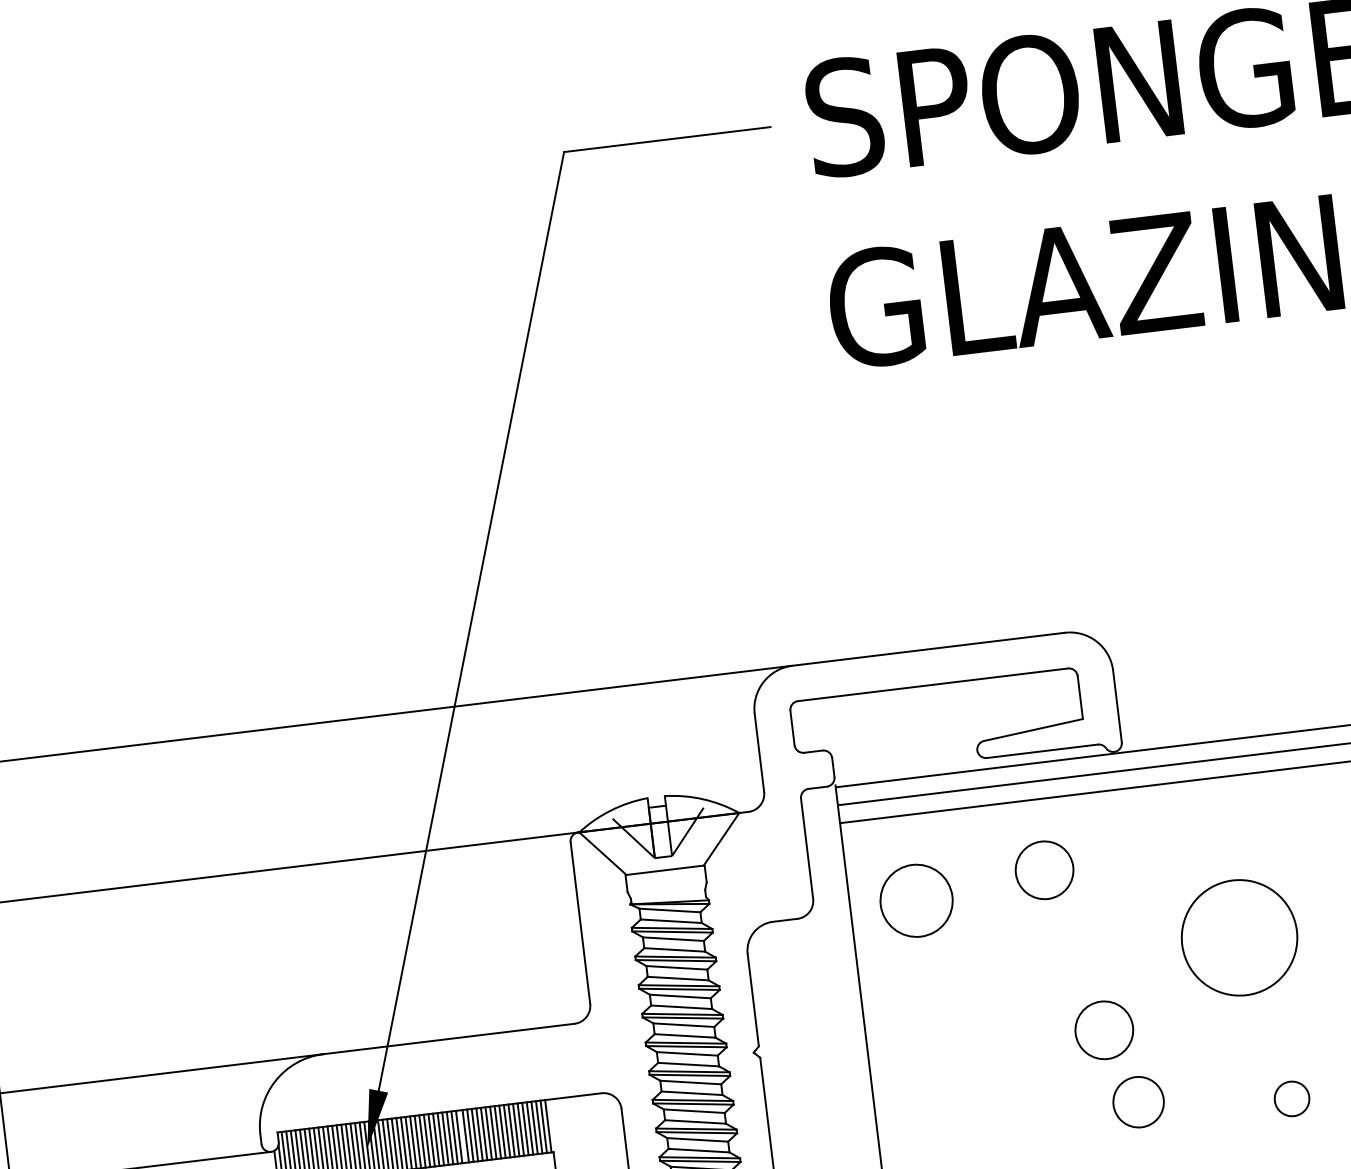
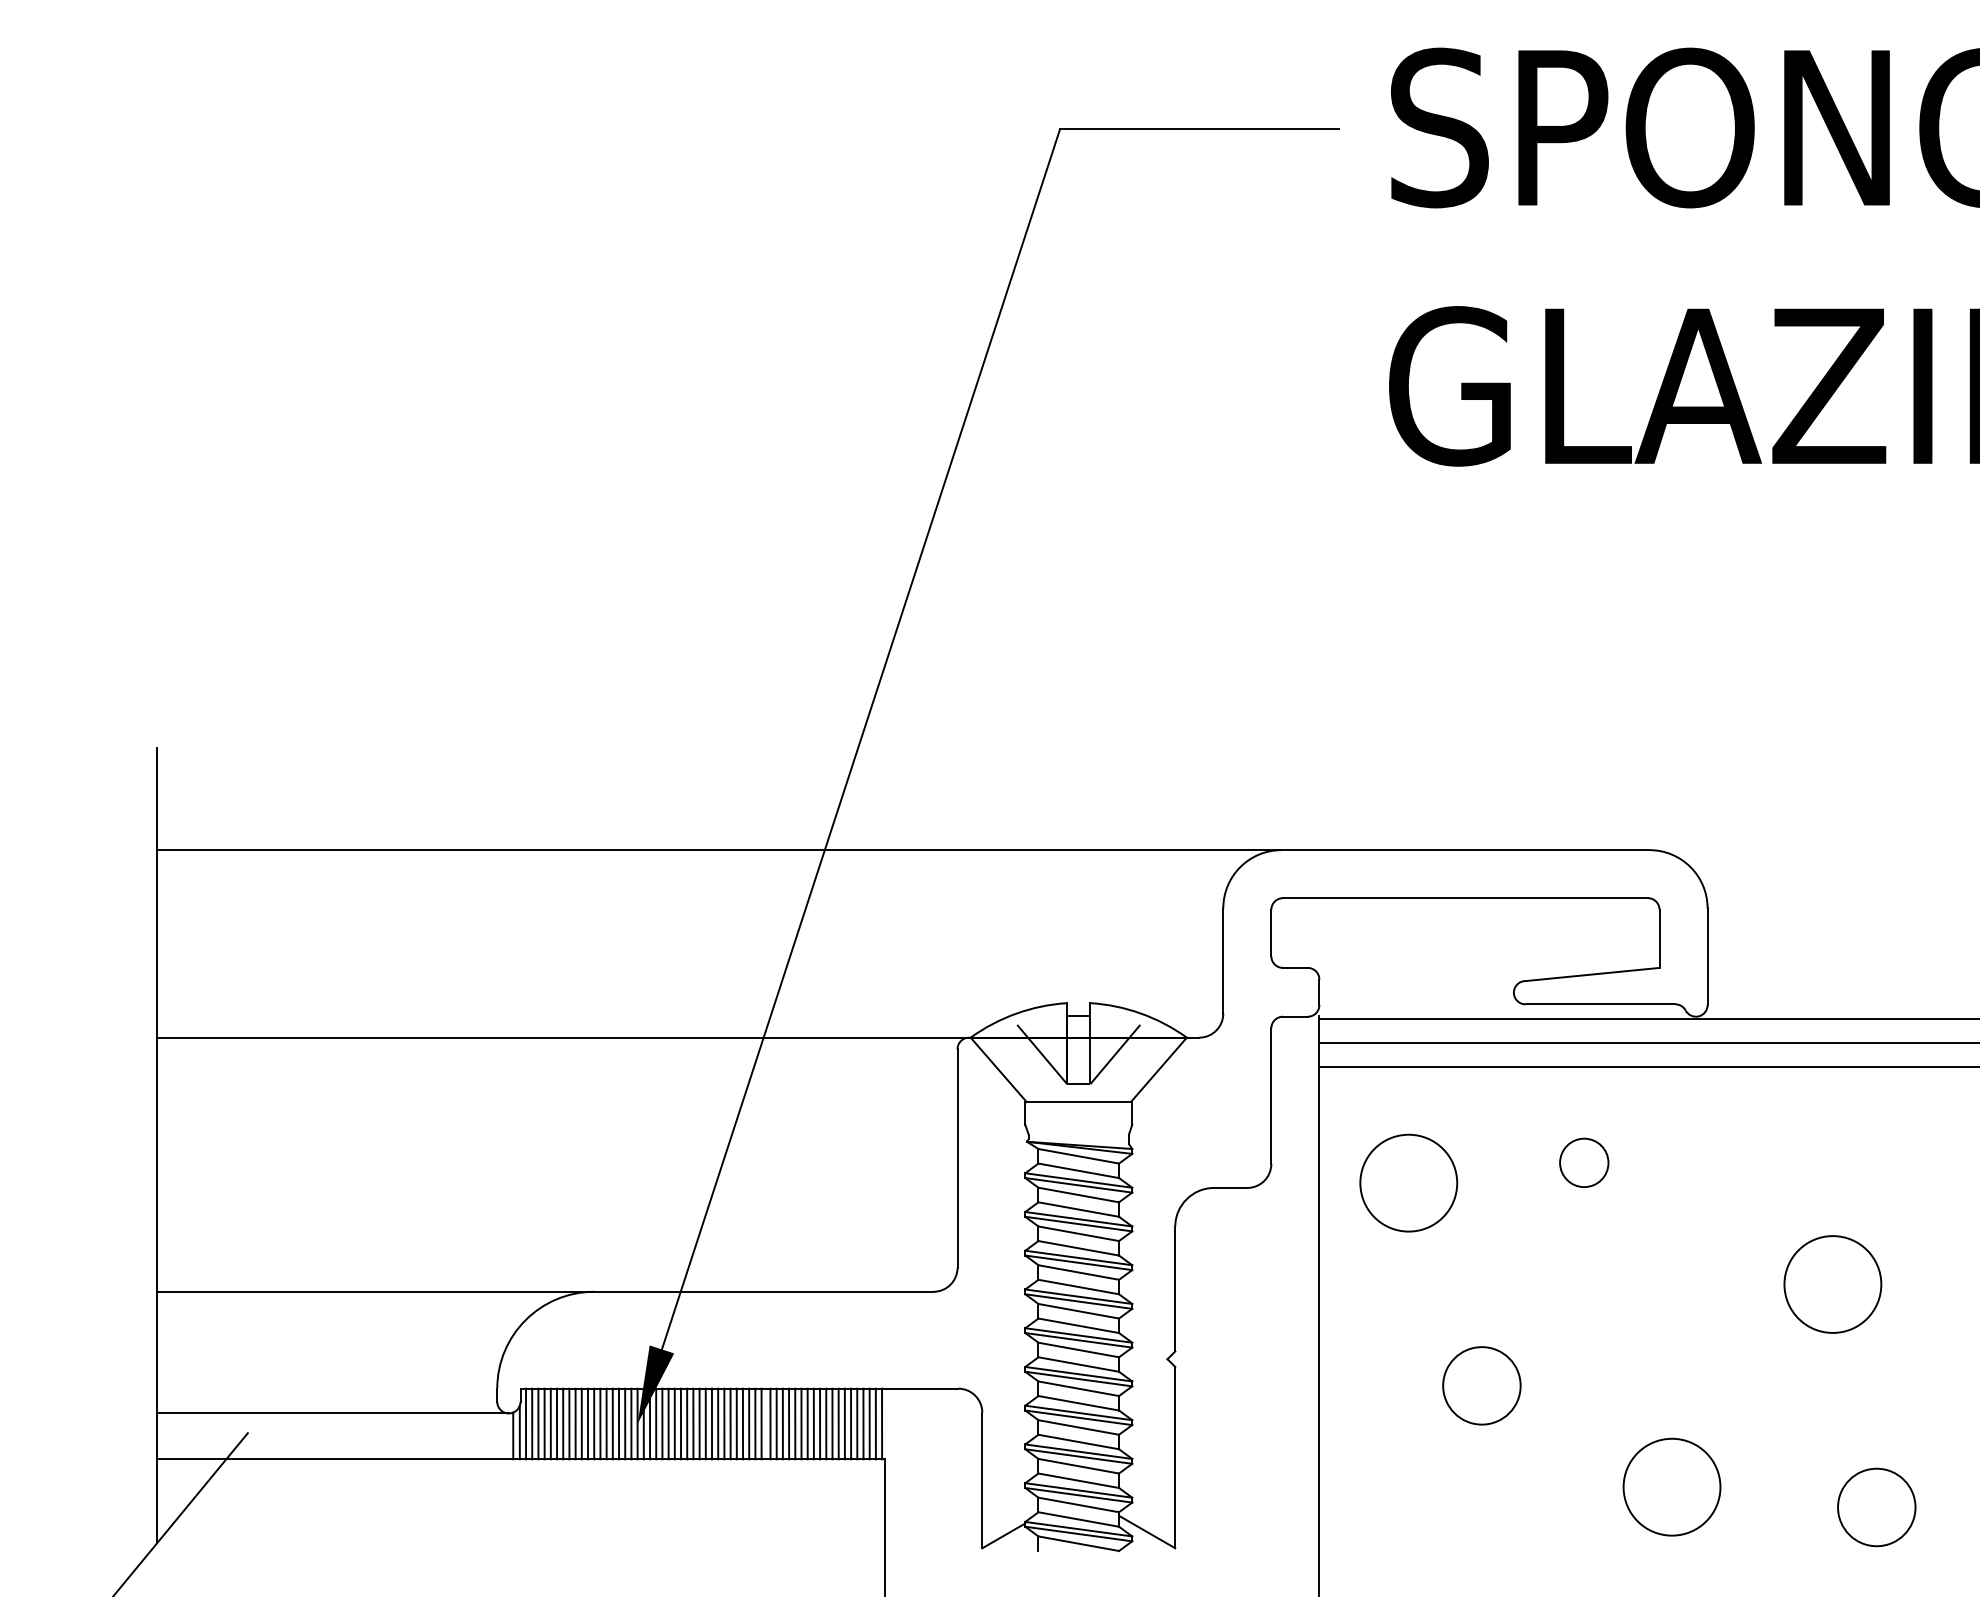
circle: (1044, 869) -> (1584, 1162), size x0.62
circle: (1239, 937) -> (1832, 1284), size x0.62
circle: (1103, 1030) -> (1481, 1385), moved
circle: (1291, 1098) -> (1876, 1507), size x1.67
circle: (1138, 1101) -> (1671, 1486), size x1.43

